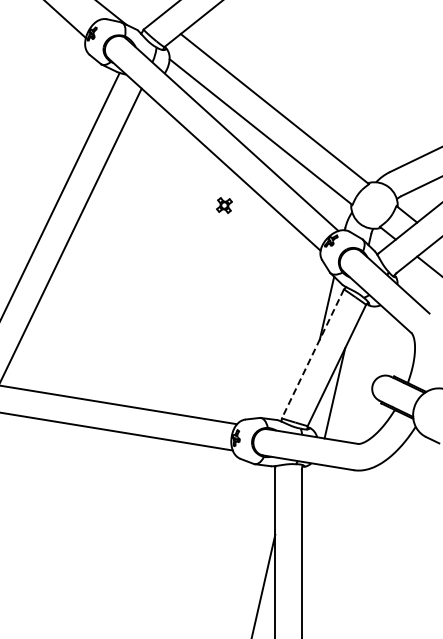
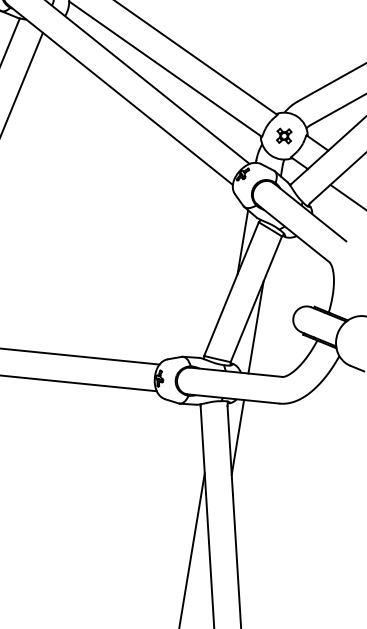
part: (224, 205) -> (284, 136), moved
line: (312, 353) -> (231, 288), dashed -> solid
line: (309, 500) -> (237, 436), added

